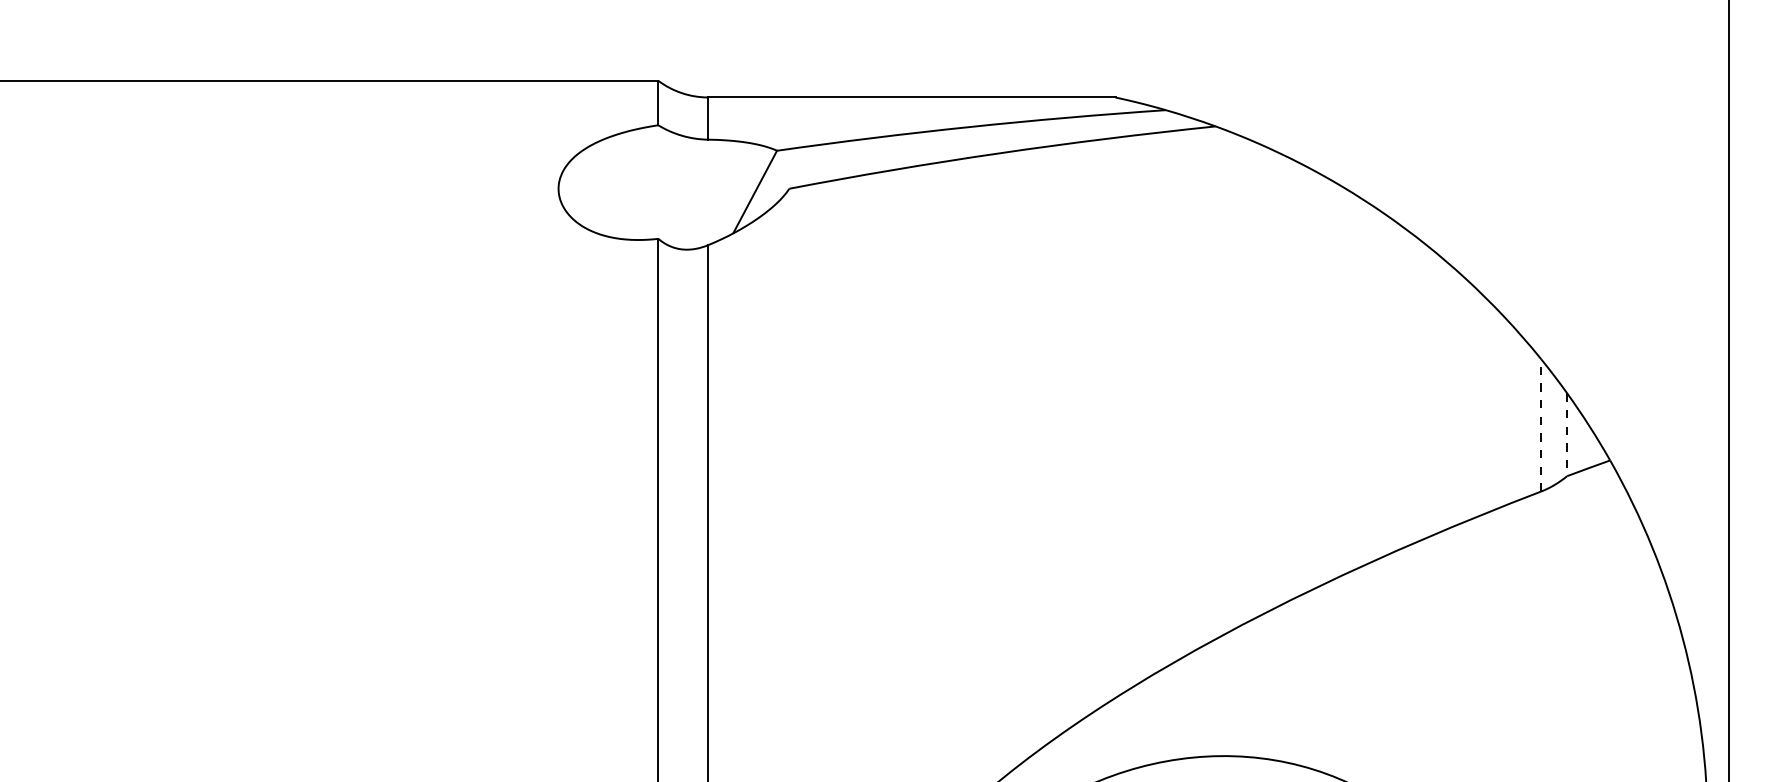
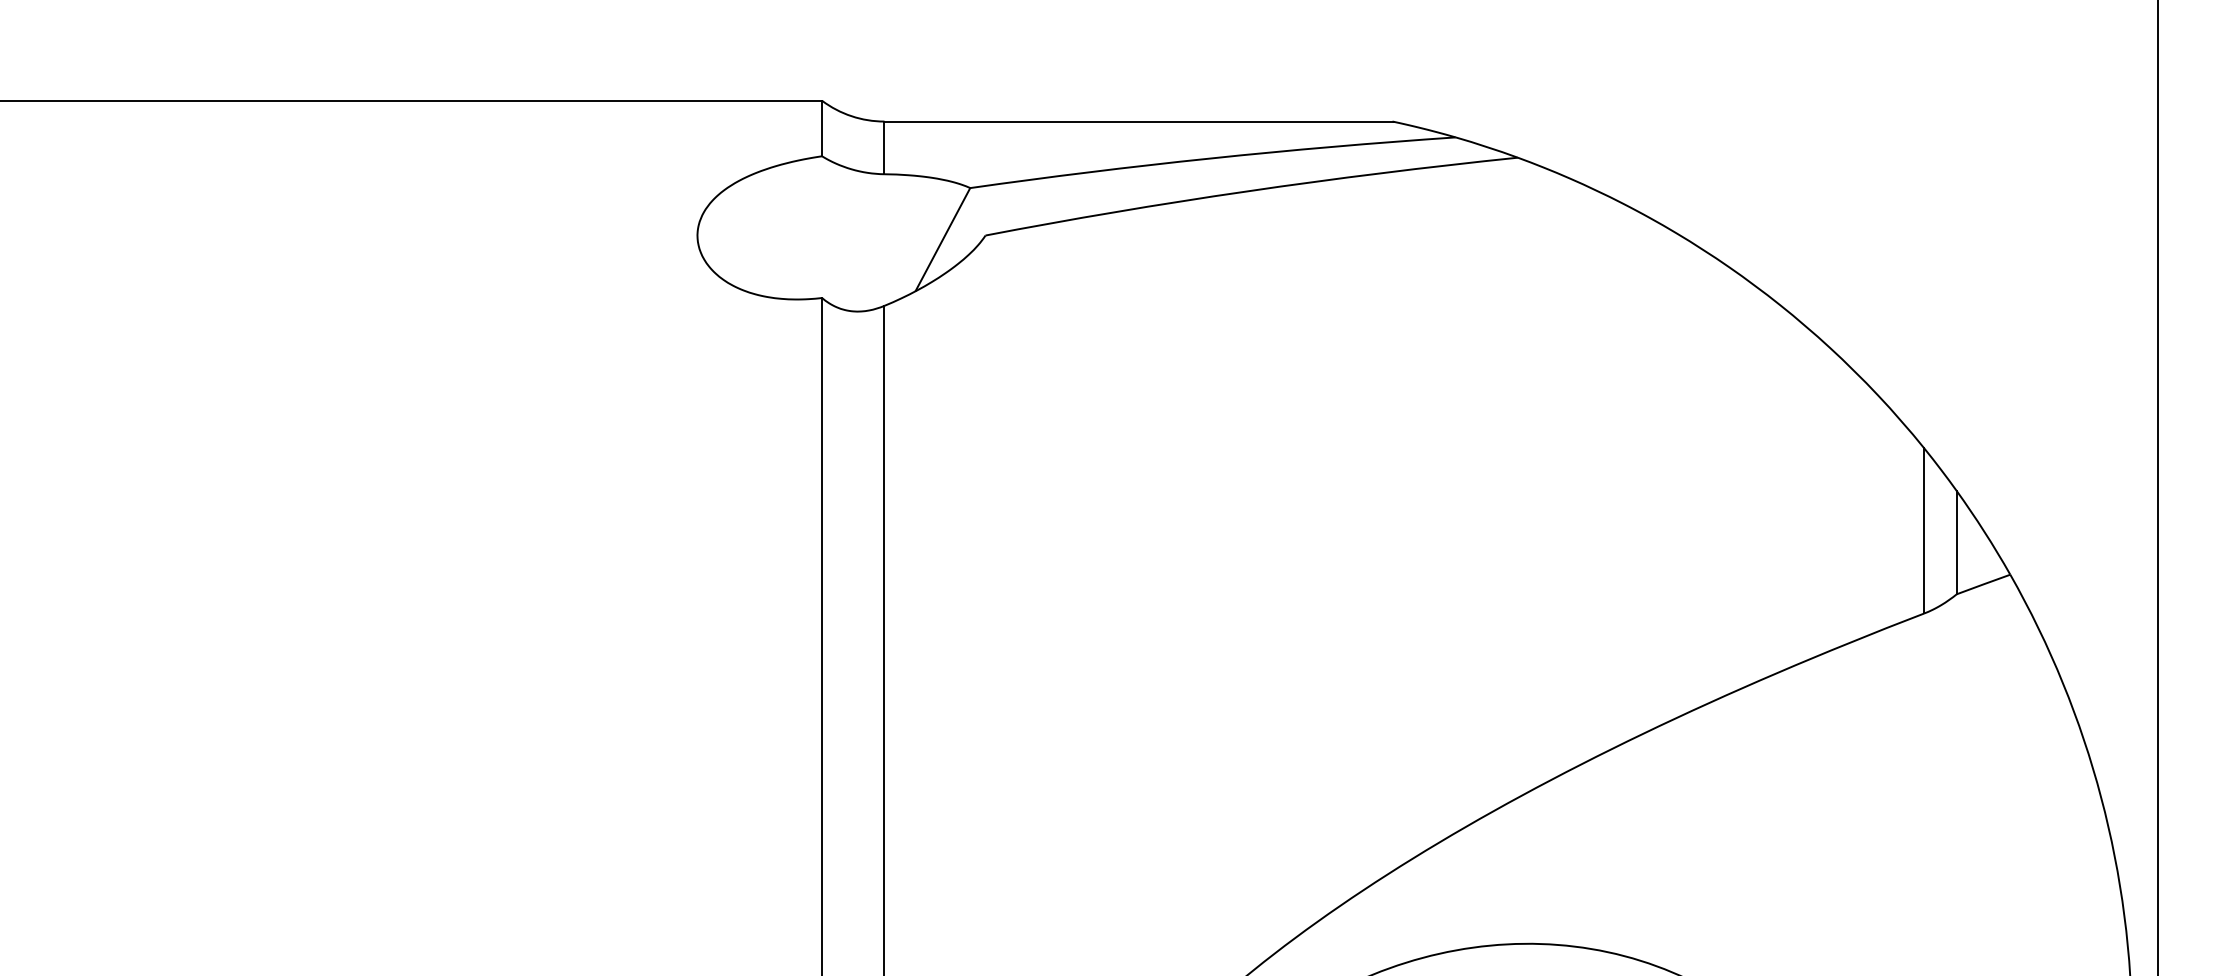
line: (1541, 425) -> (1924, 530), dashed -> solid
line: (1567, 434) -> (1956, 542), dashed -> solid

